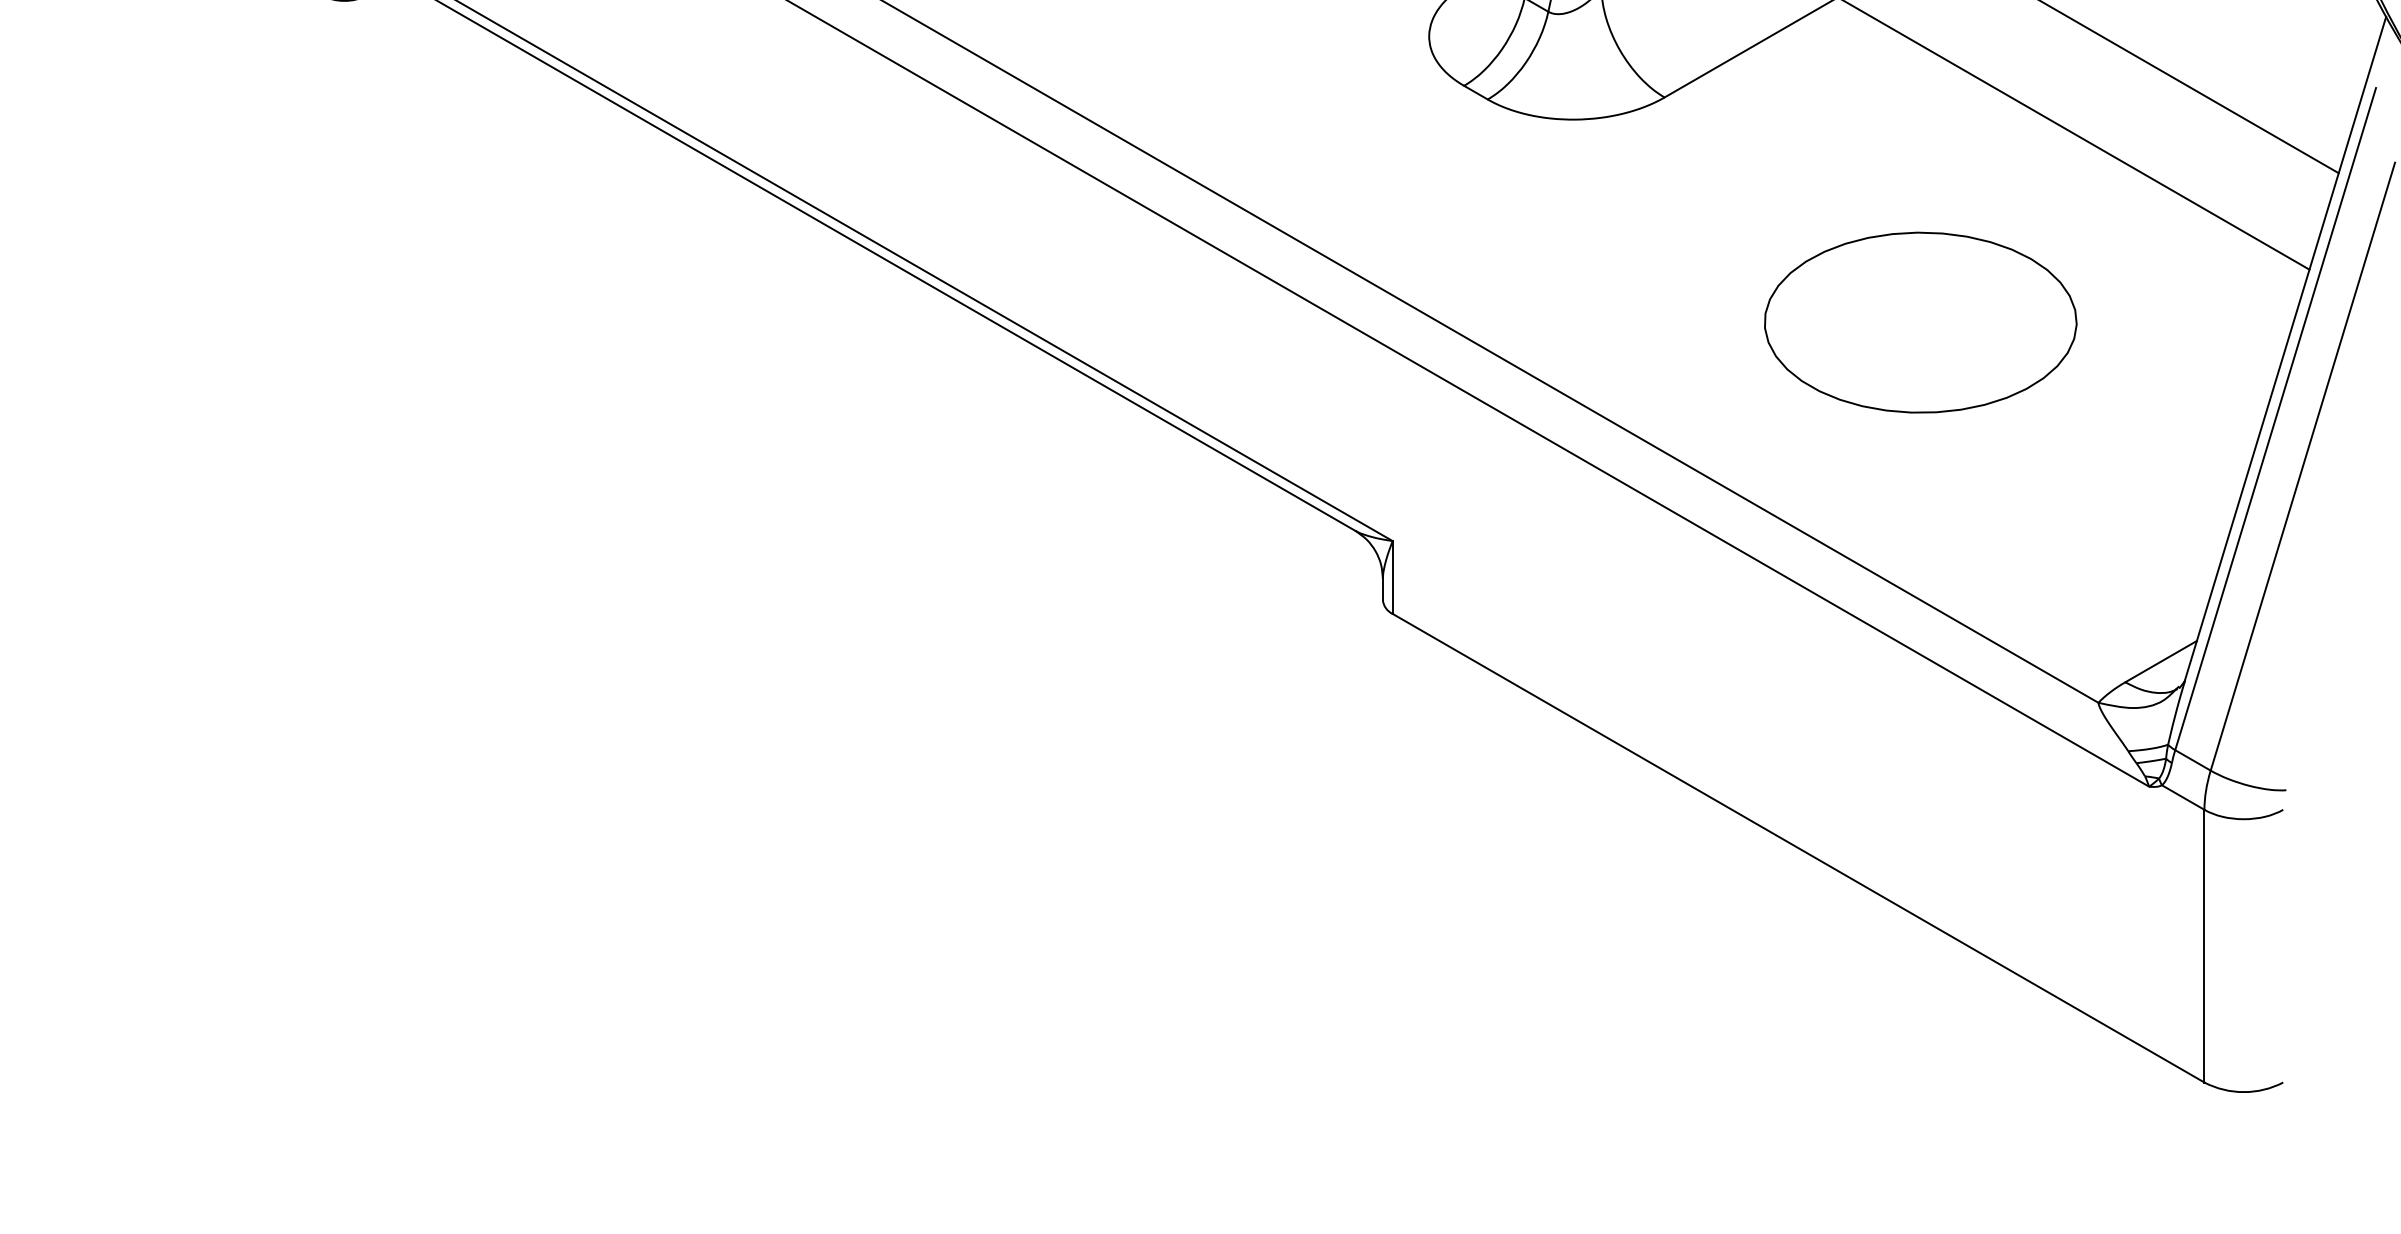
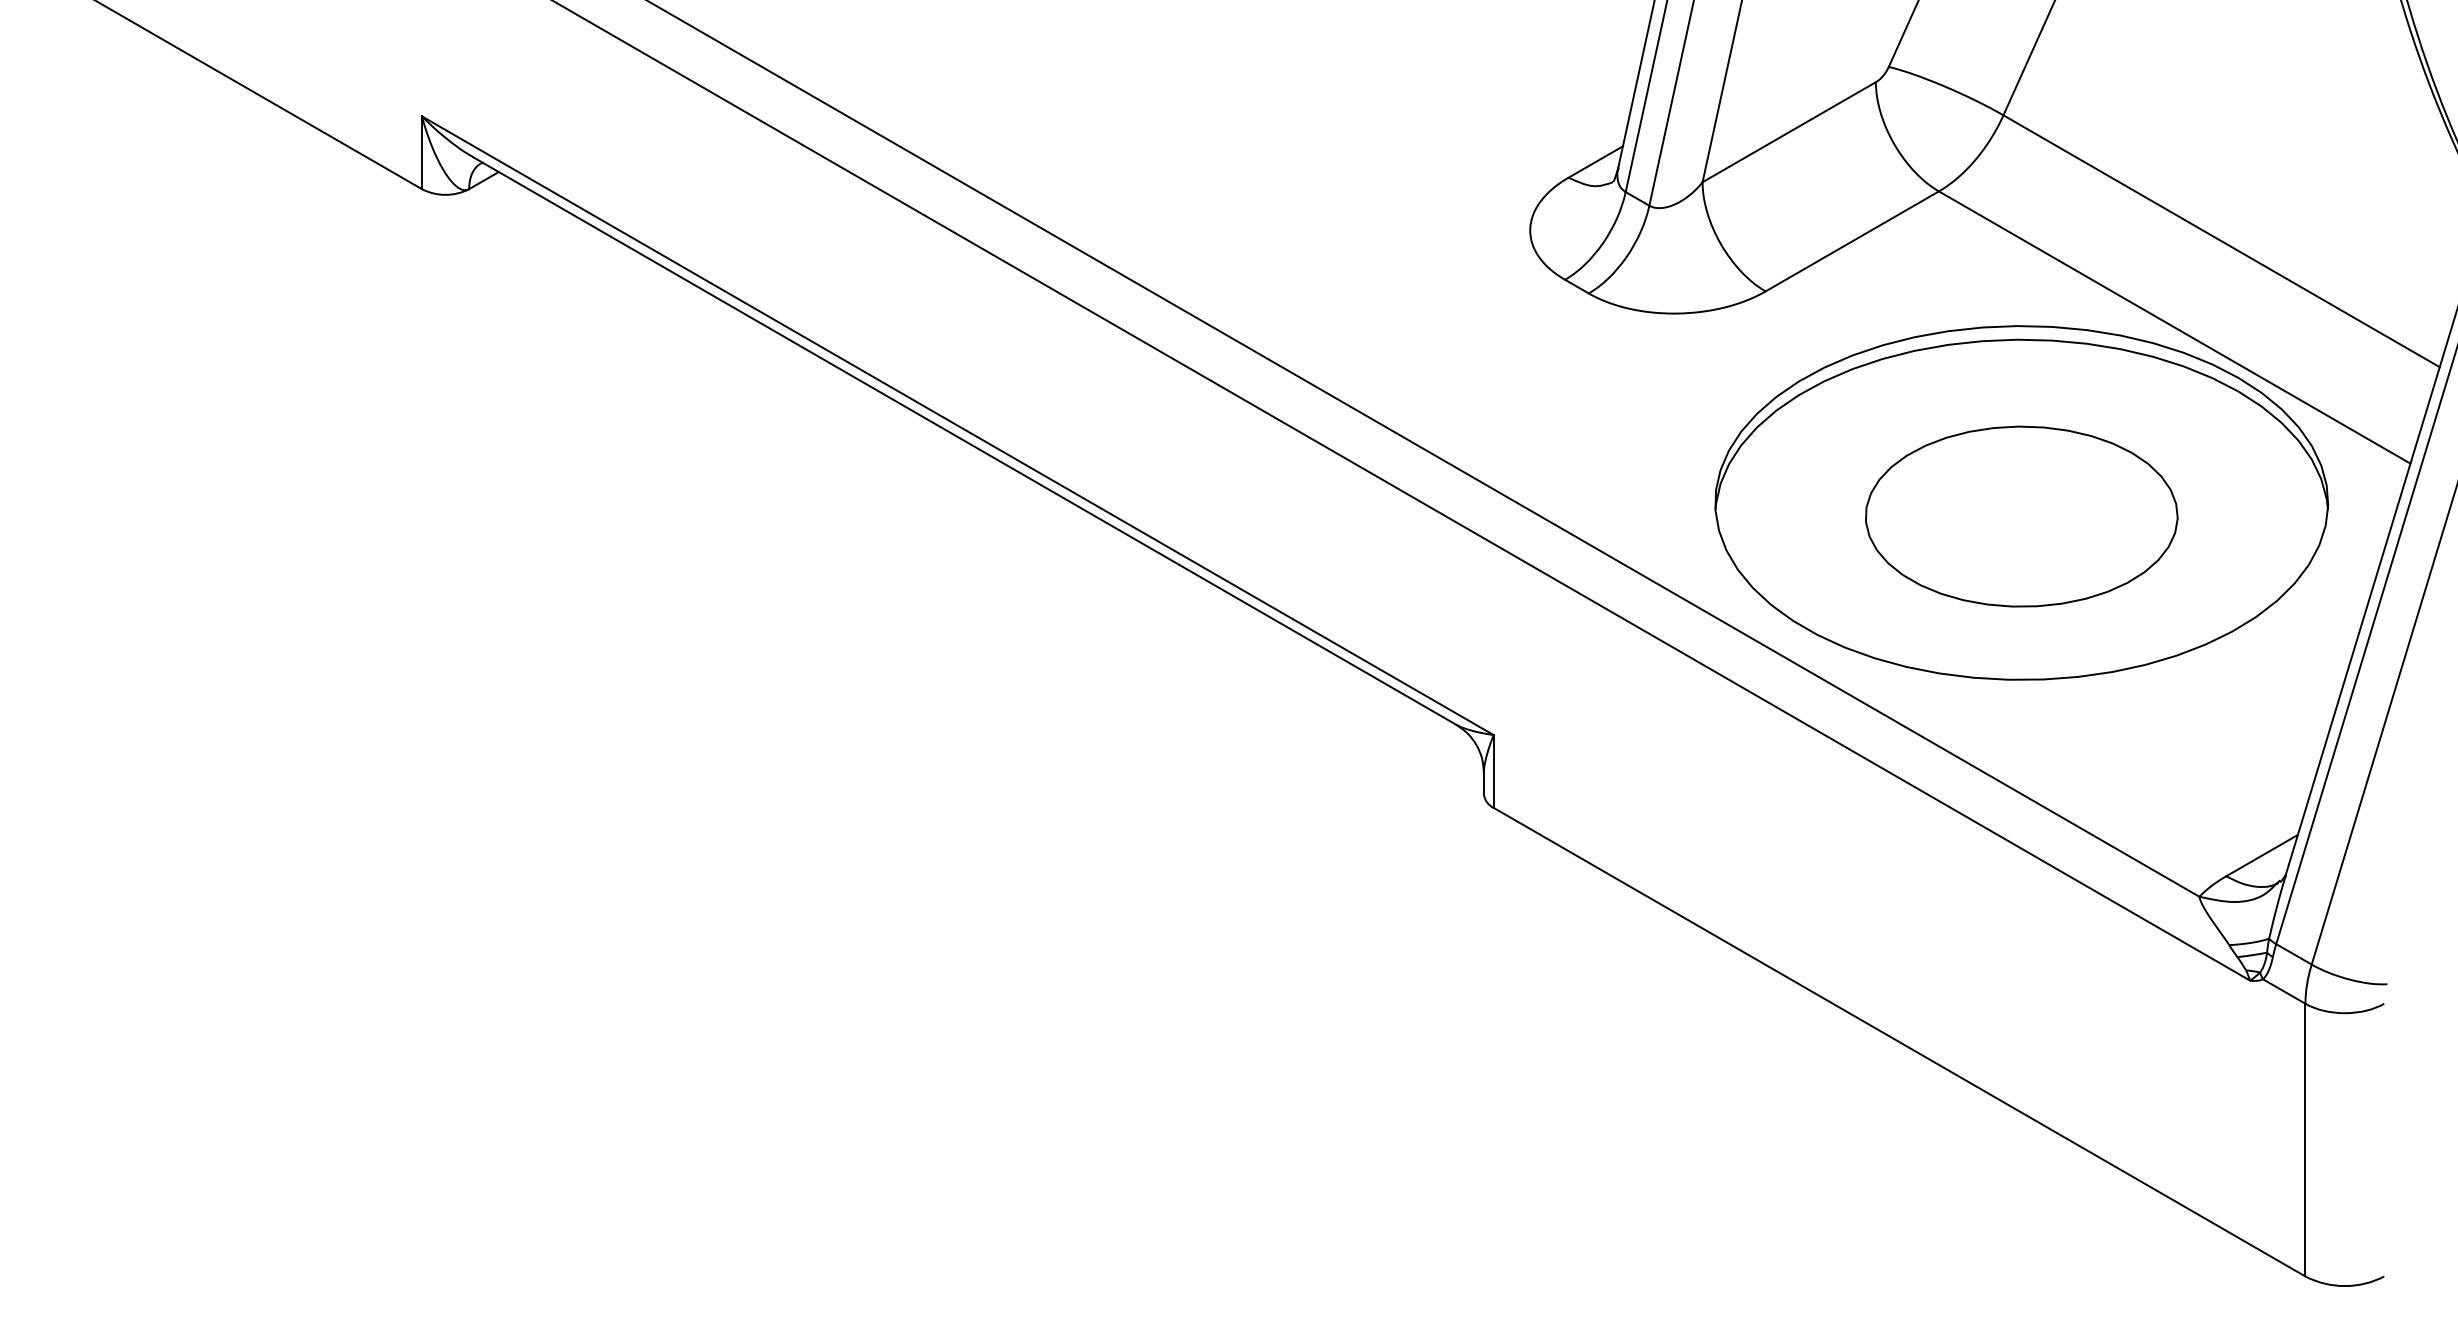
part: (1920, 308) -> (2021, 502), added

